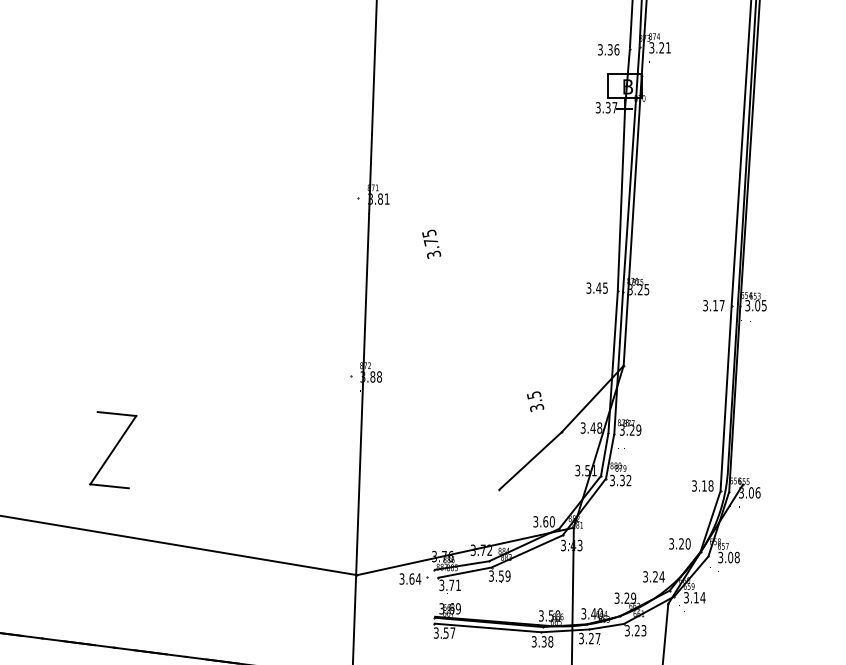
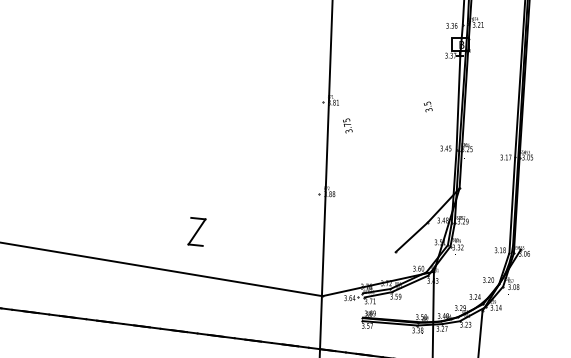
text: (431, 243) -> (347, 125), moved
text: (534, 400) -> (427, 106), moved
part: (112, 449) -> (196, 231), size x0.71

